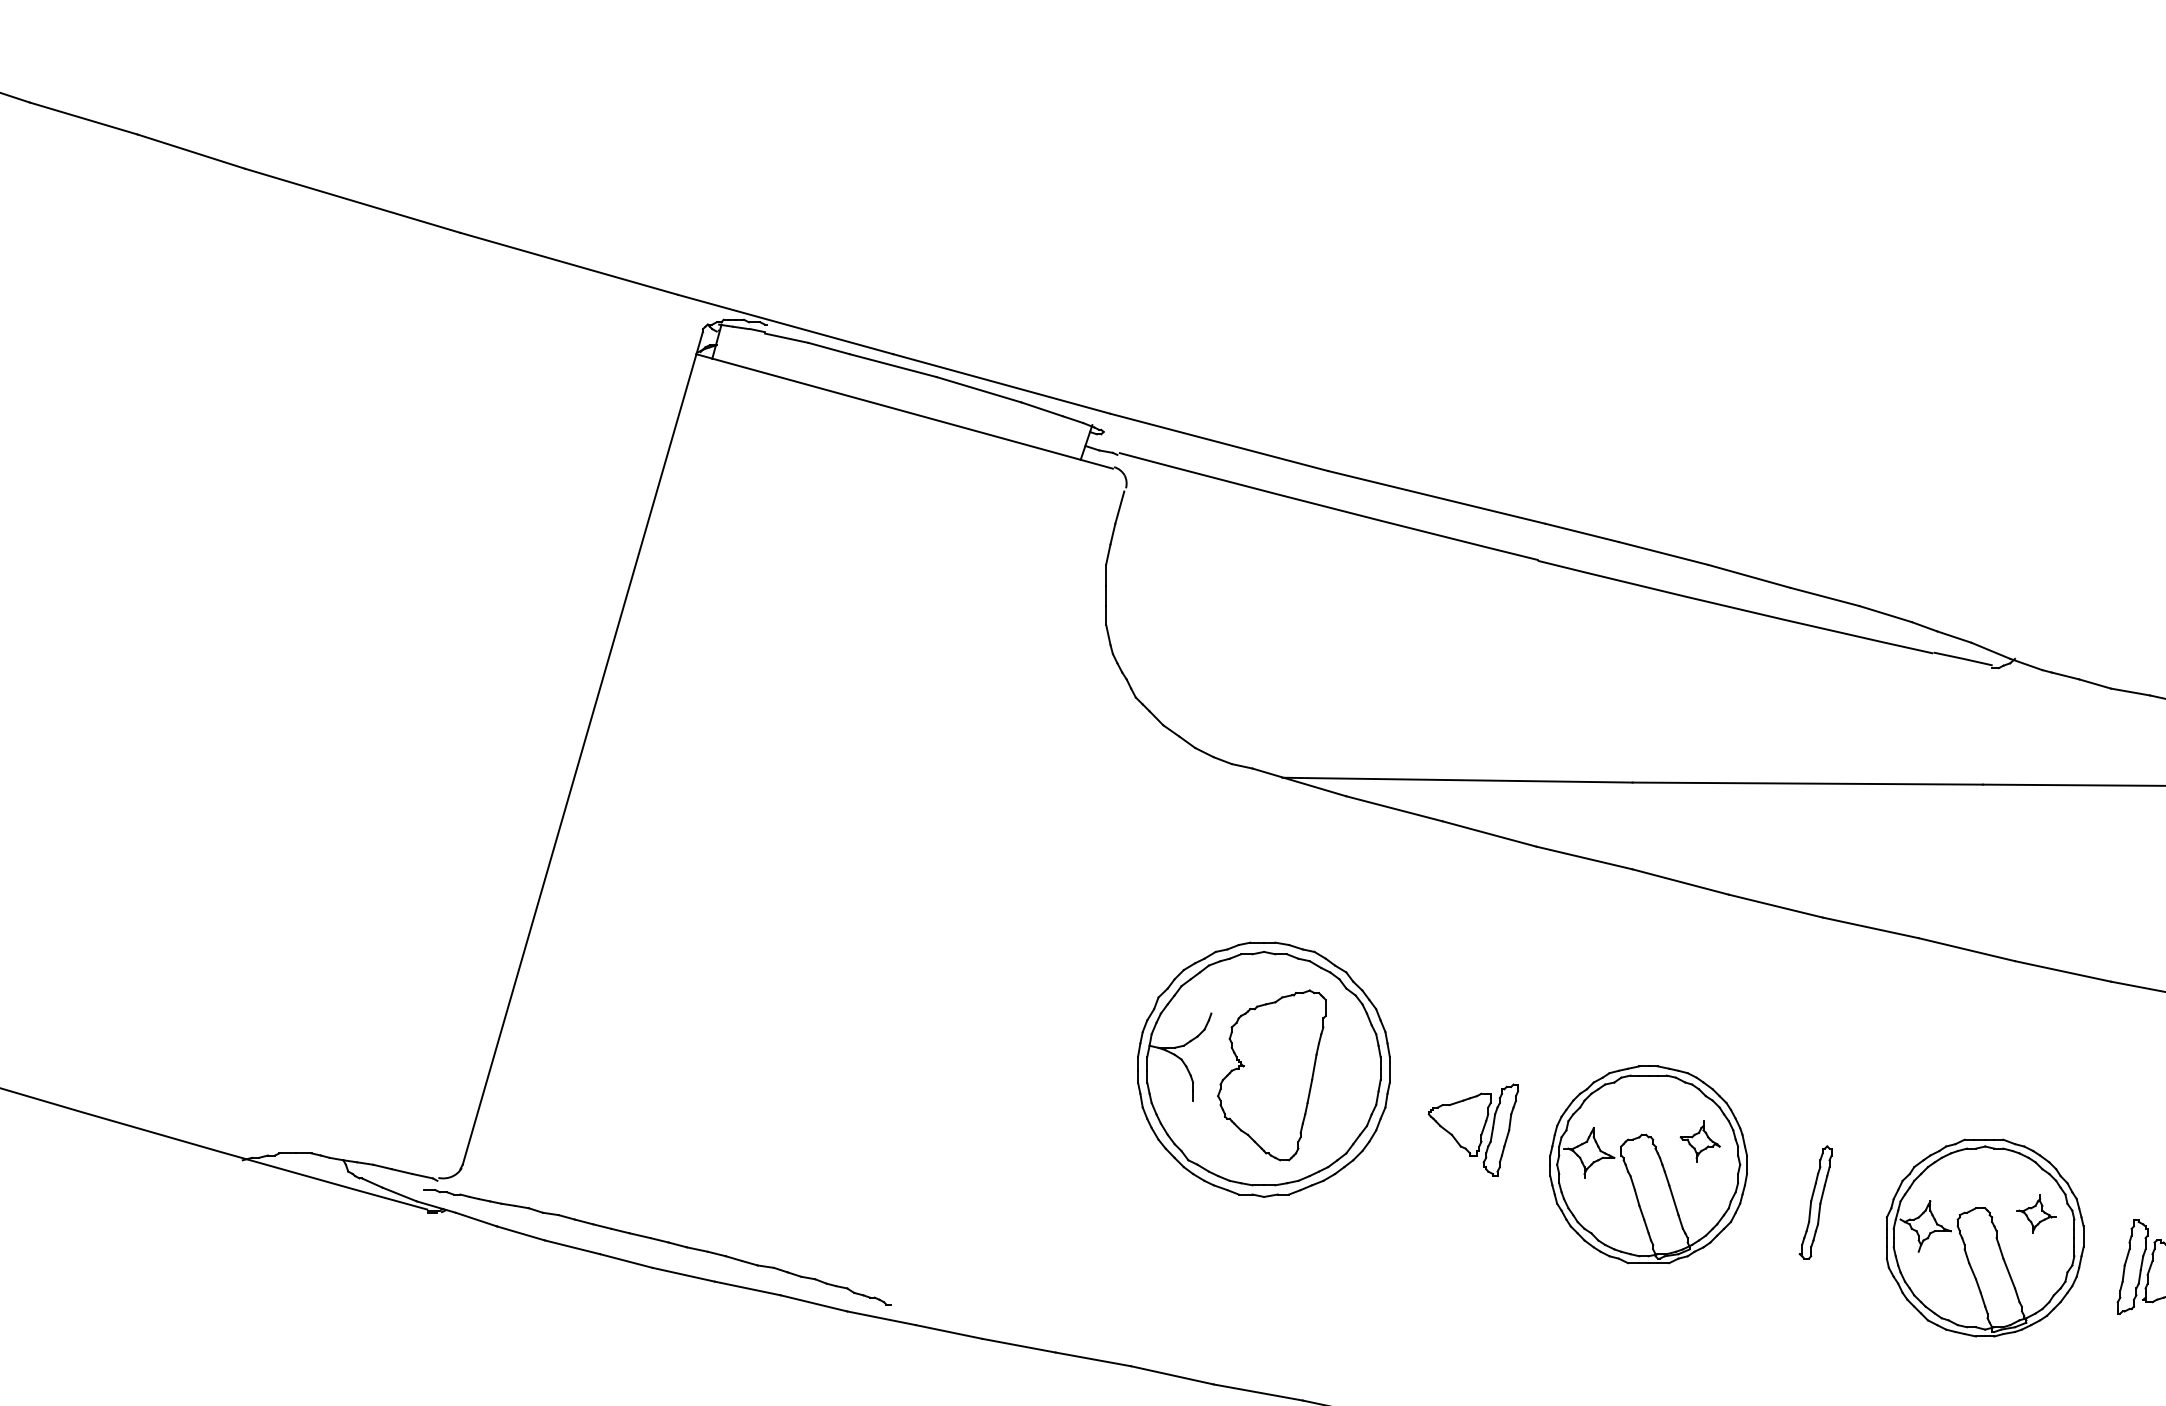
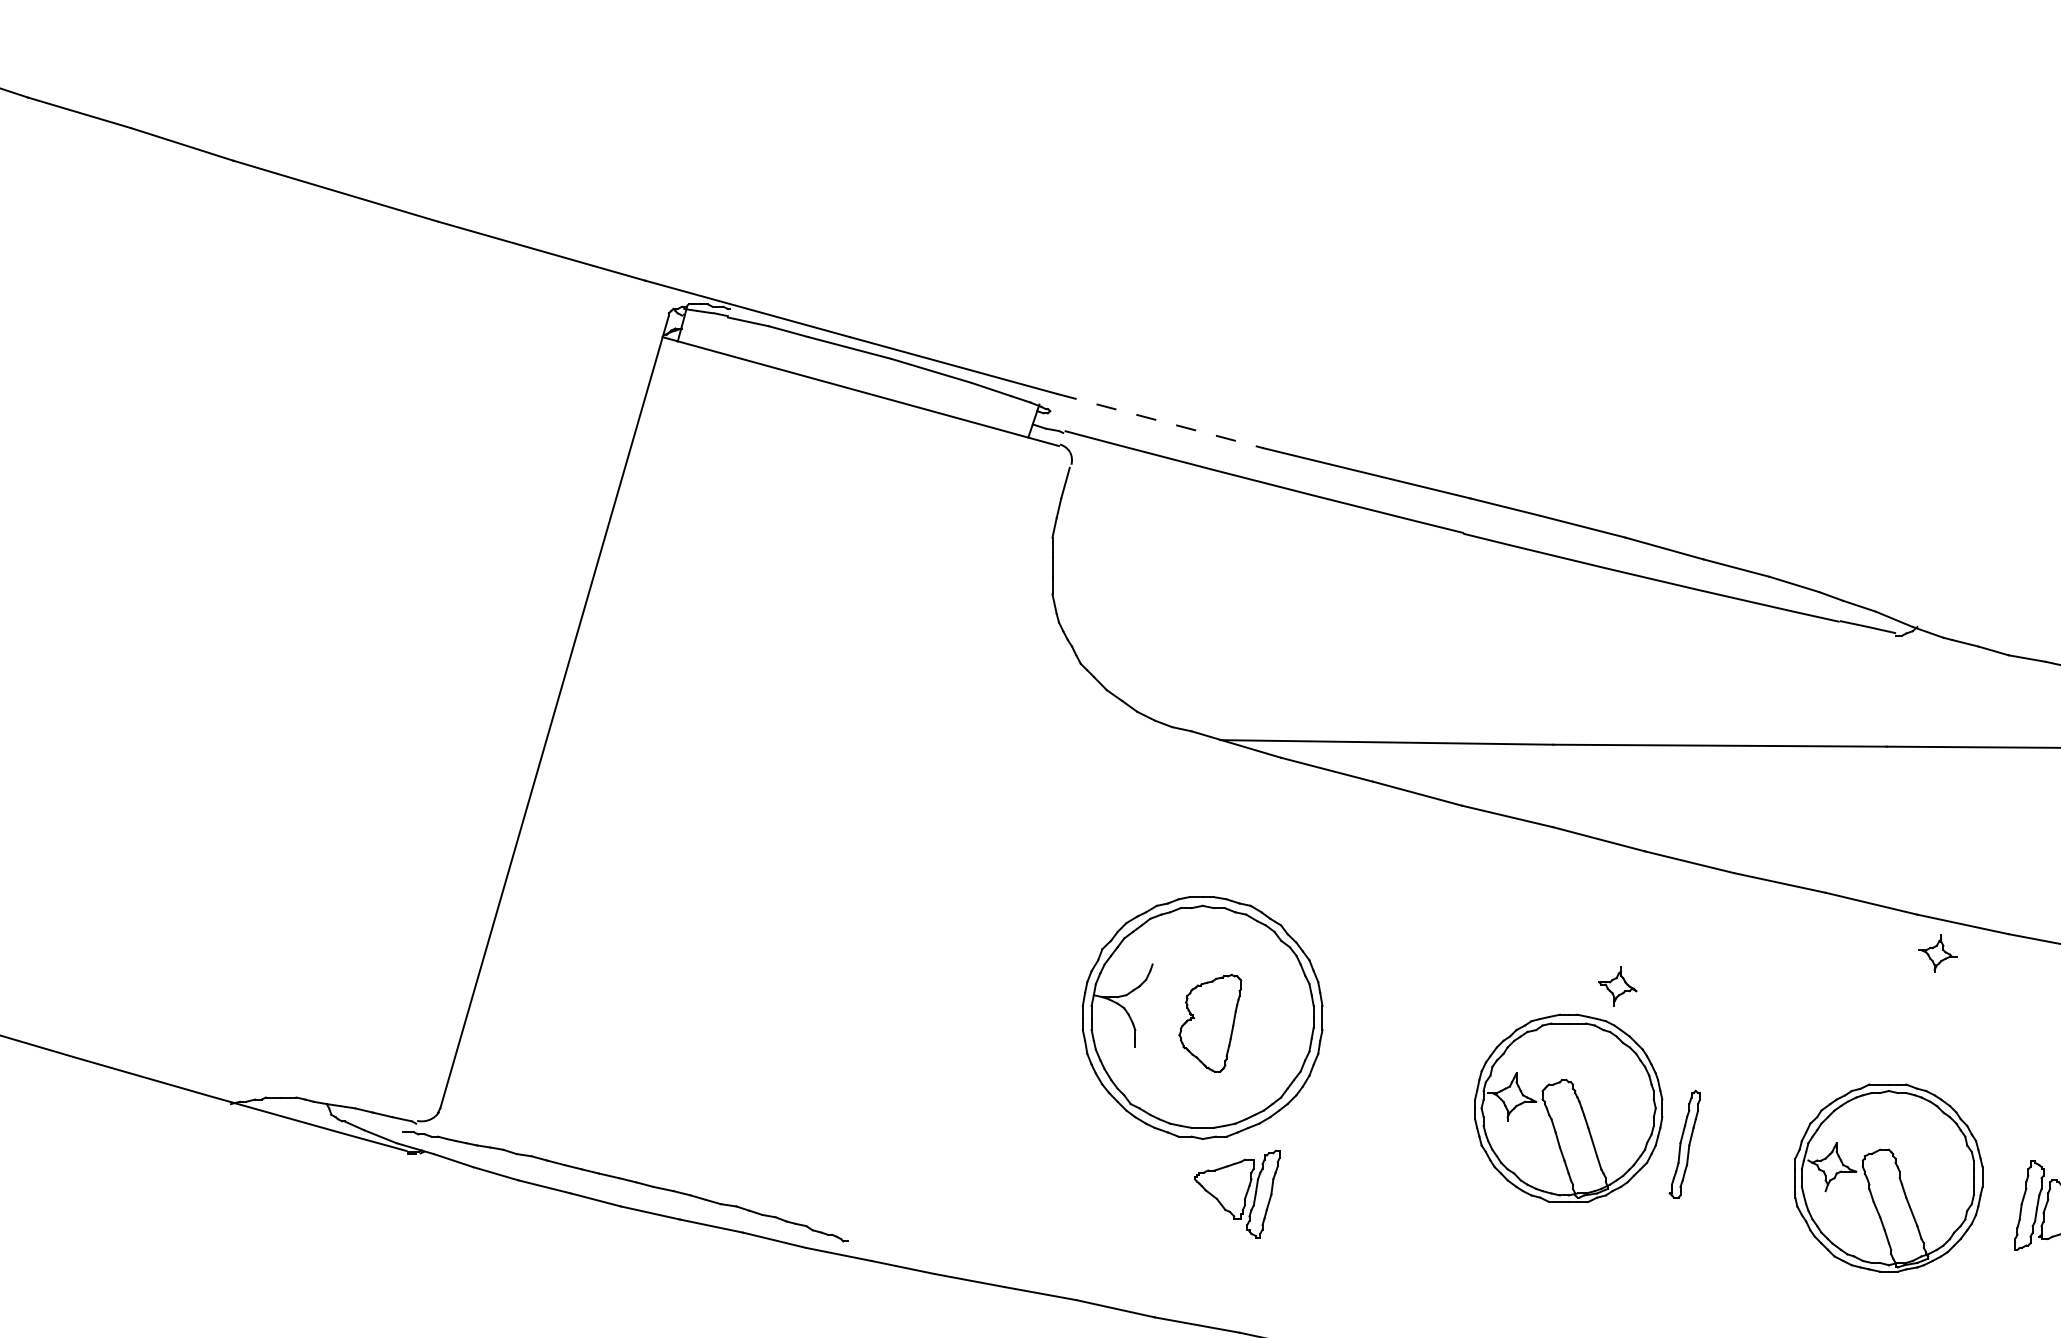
line: (1219, 442) -> (1160, 421), solid -> dashed
part: (1271, 1075) -> (1209, 1023), size x0.6
part: (1473, 1129) -> (1237, 1193), moved
part: (1699, 1141) -> (1617, 986), moved
part: (1815, 1202) -> (1684, 1144), moved
part: (2036, 1213) -> (1937, 953), moved

